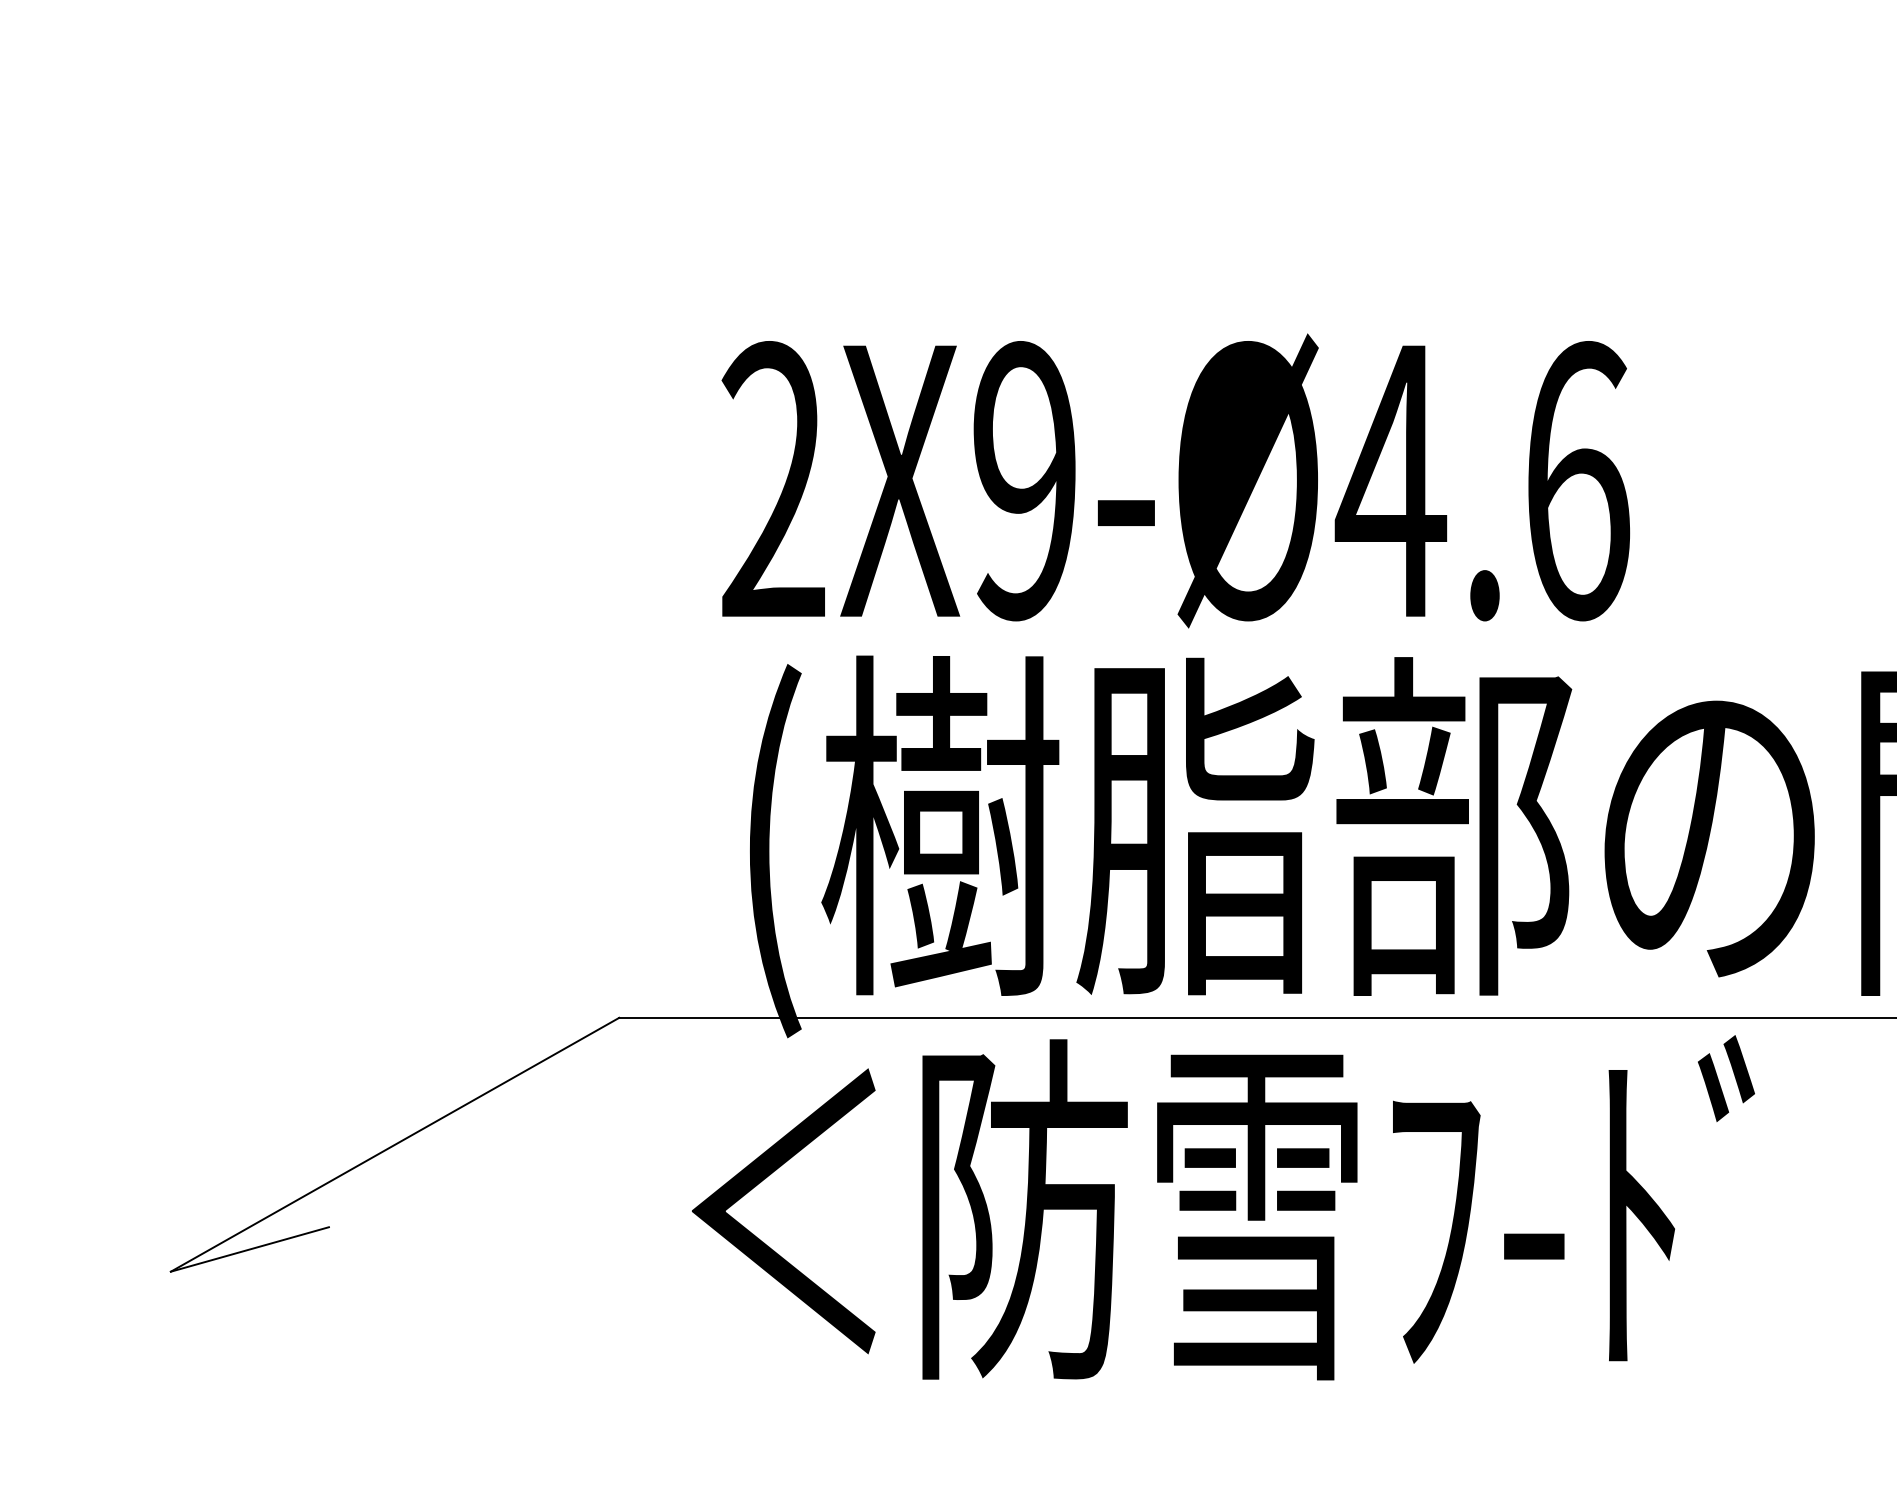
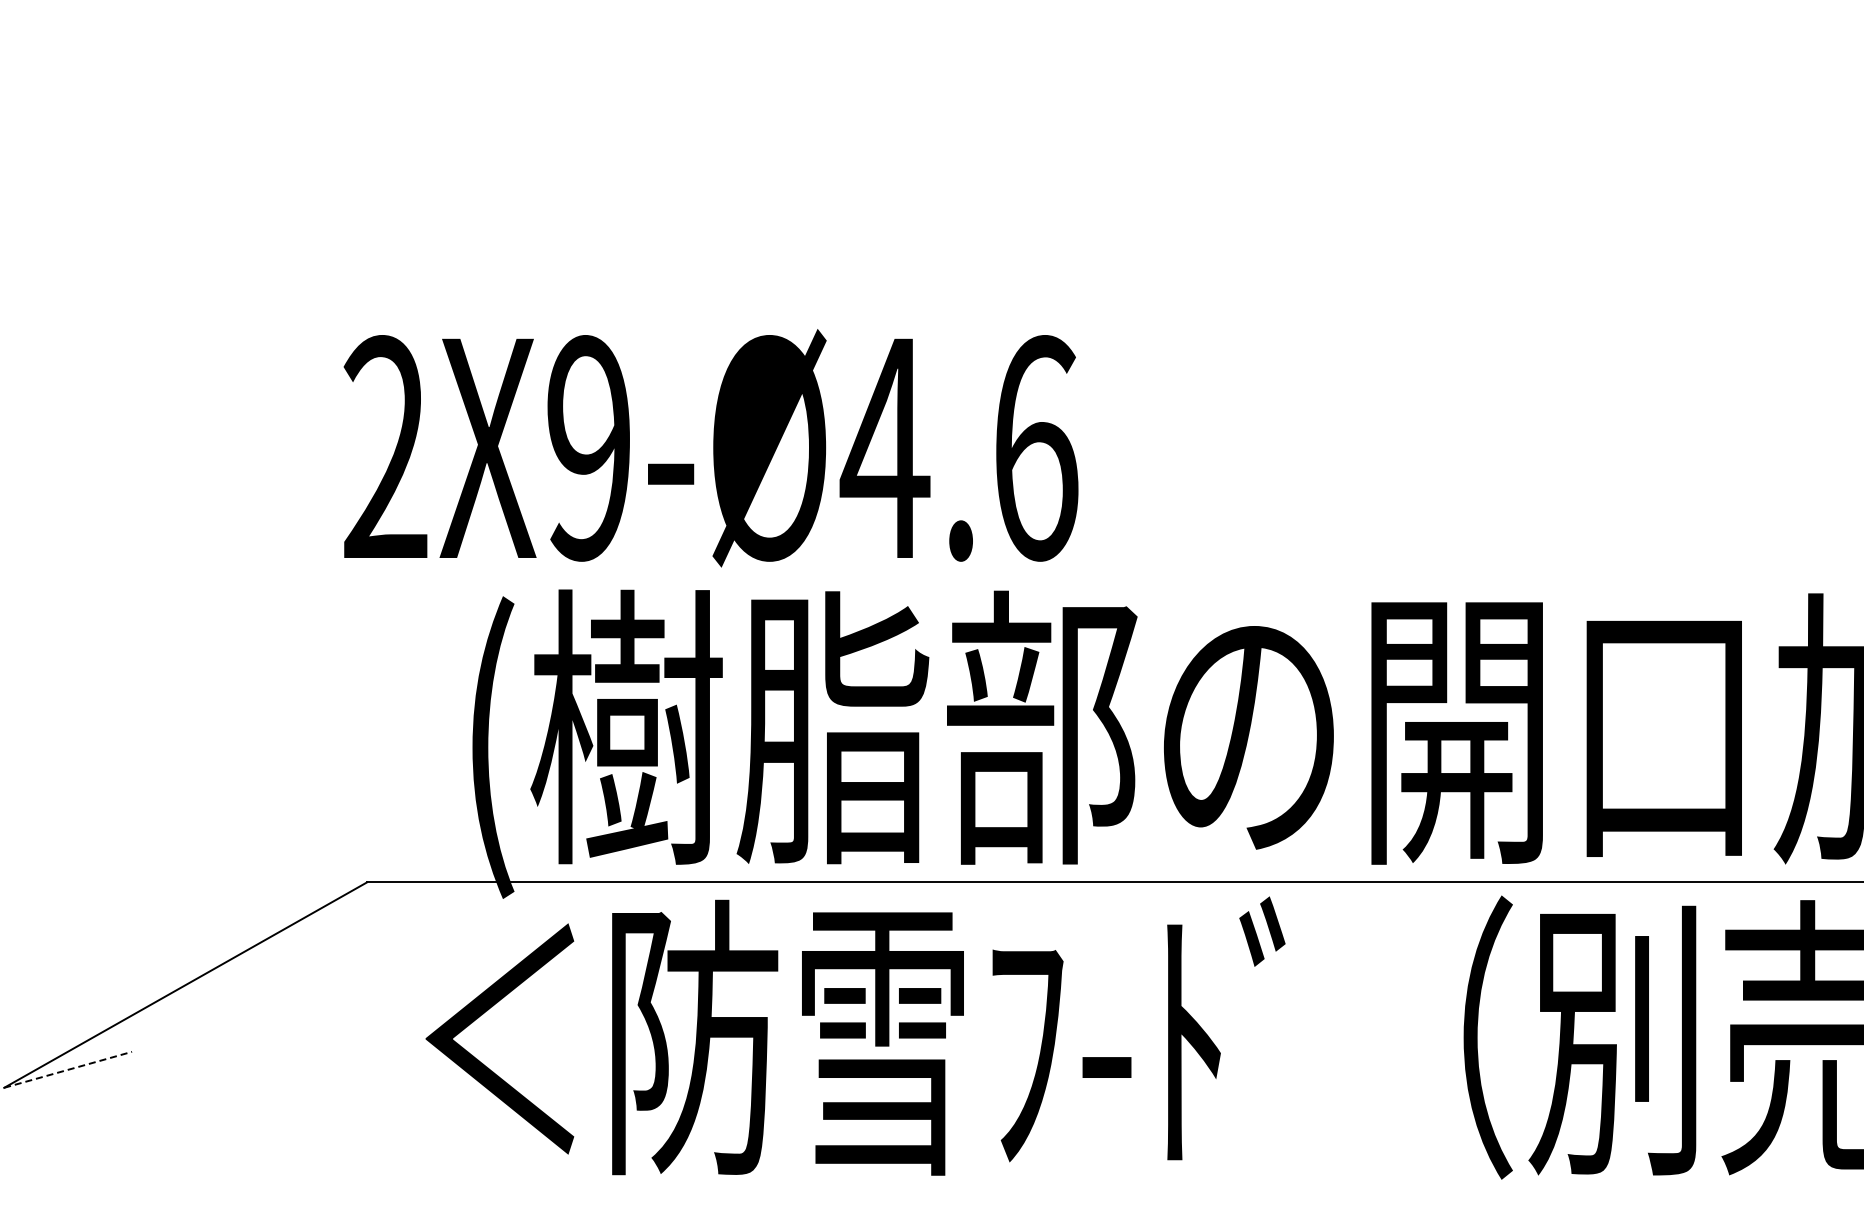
text: (1175, 481) -> (710, 448), moved
line: (250, 1249) -> (68, 1069), solid -> dashed

